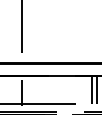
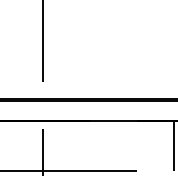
line: (92, 89) -> (167, 145), removed

